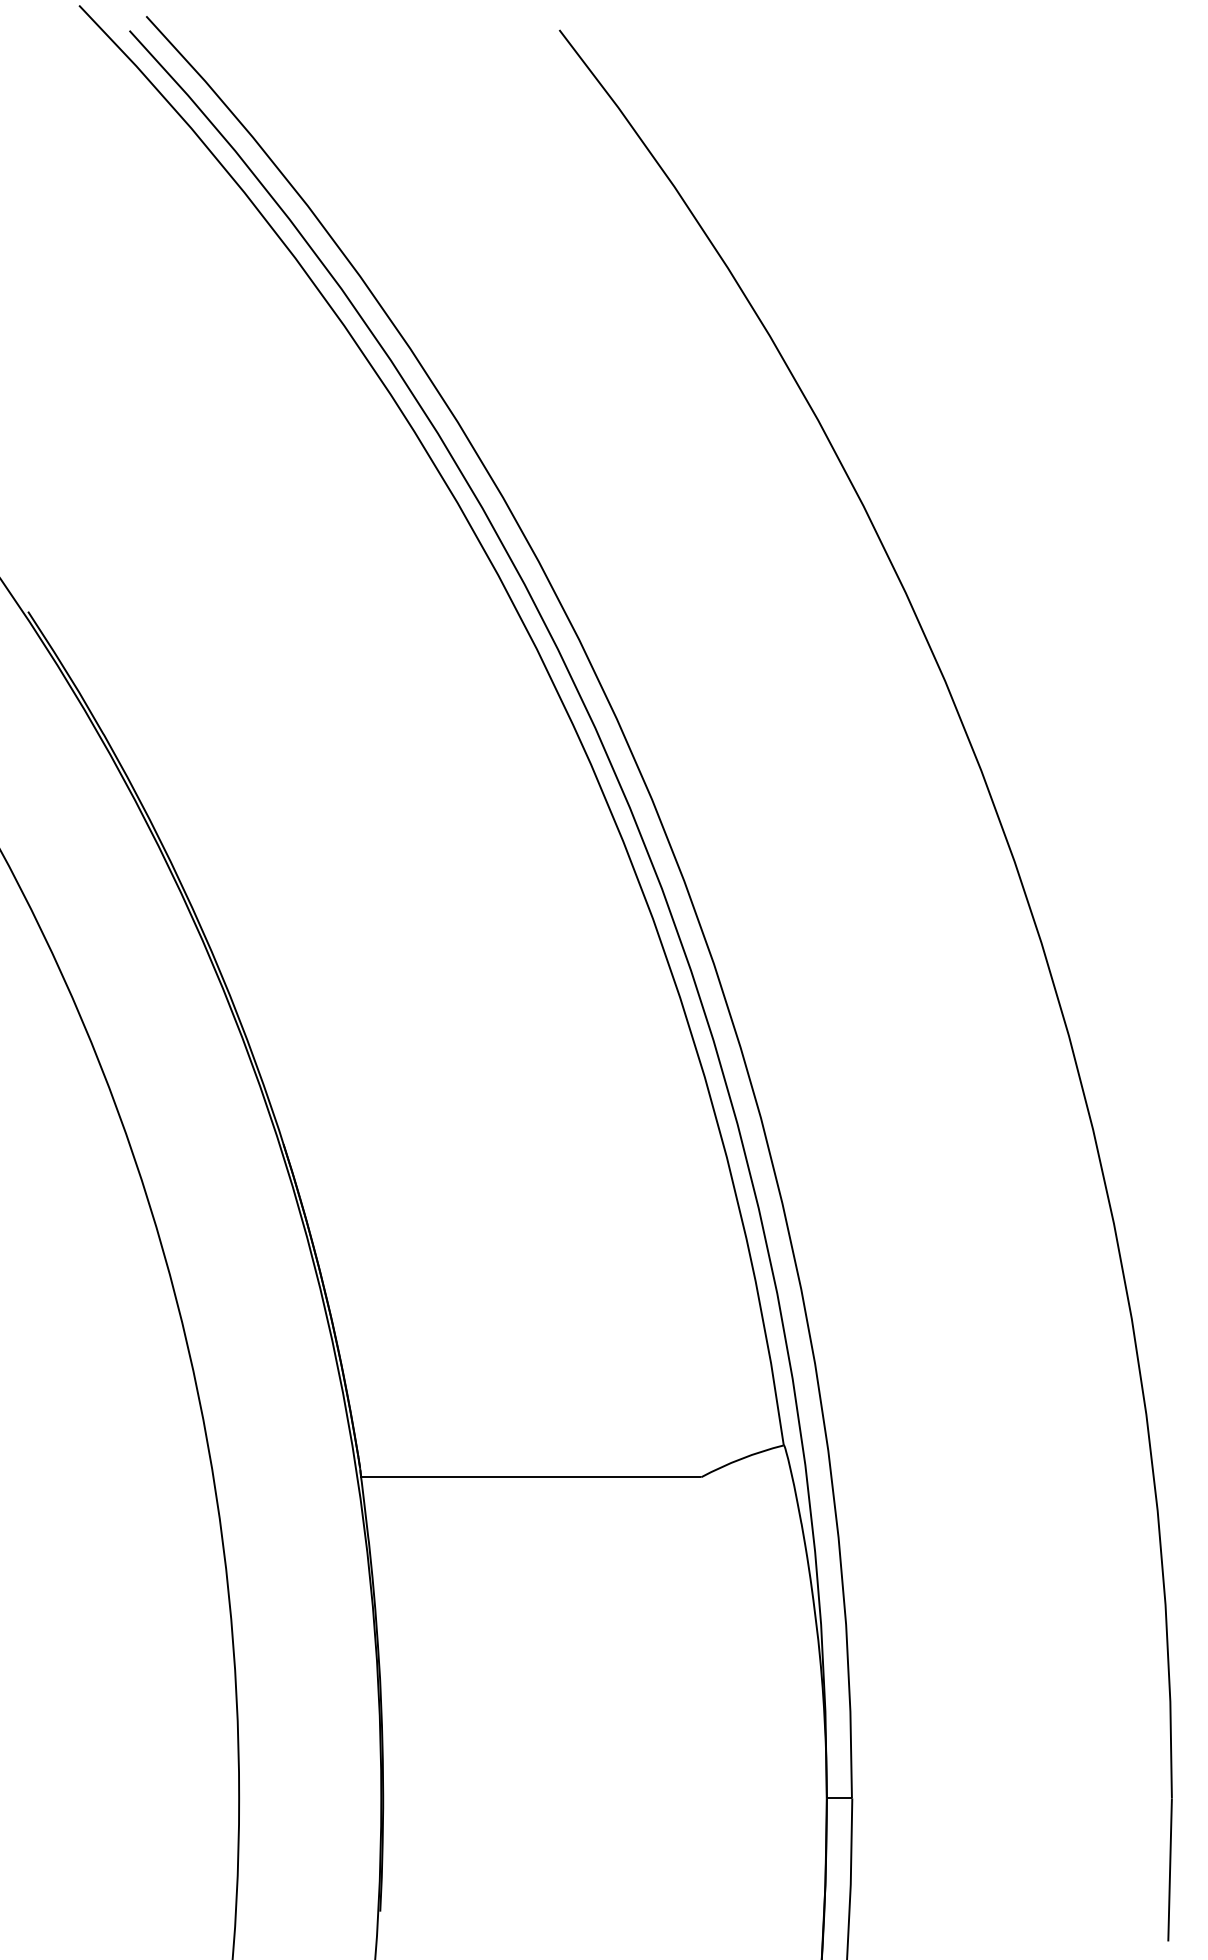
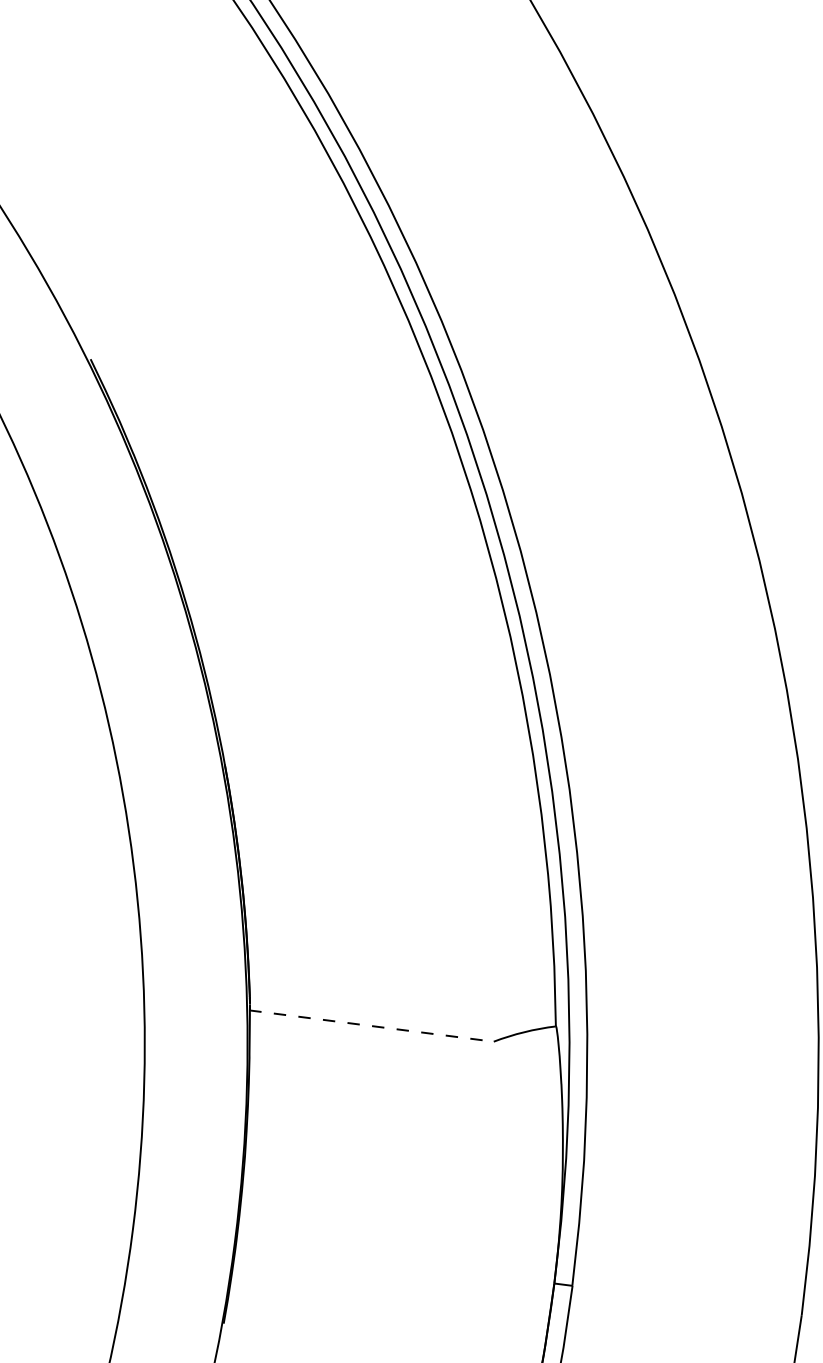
line: (530, 1477) -> (371, 1026), solid -> dashed

